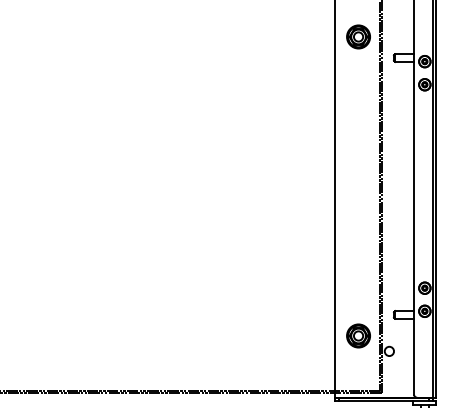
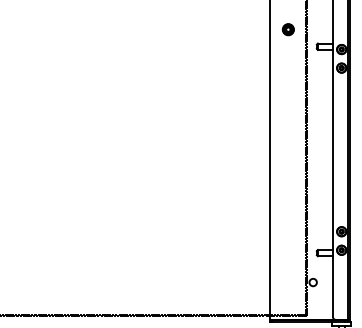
part: (358, 36) -> (288, 29), size x0.6
part: (358, 335) -> (288, 269), removed

